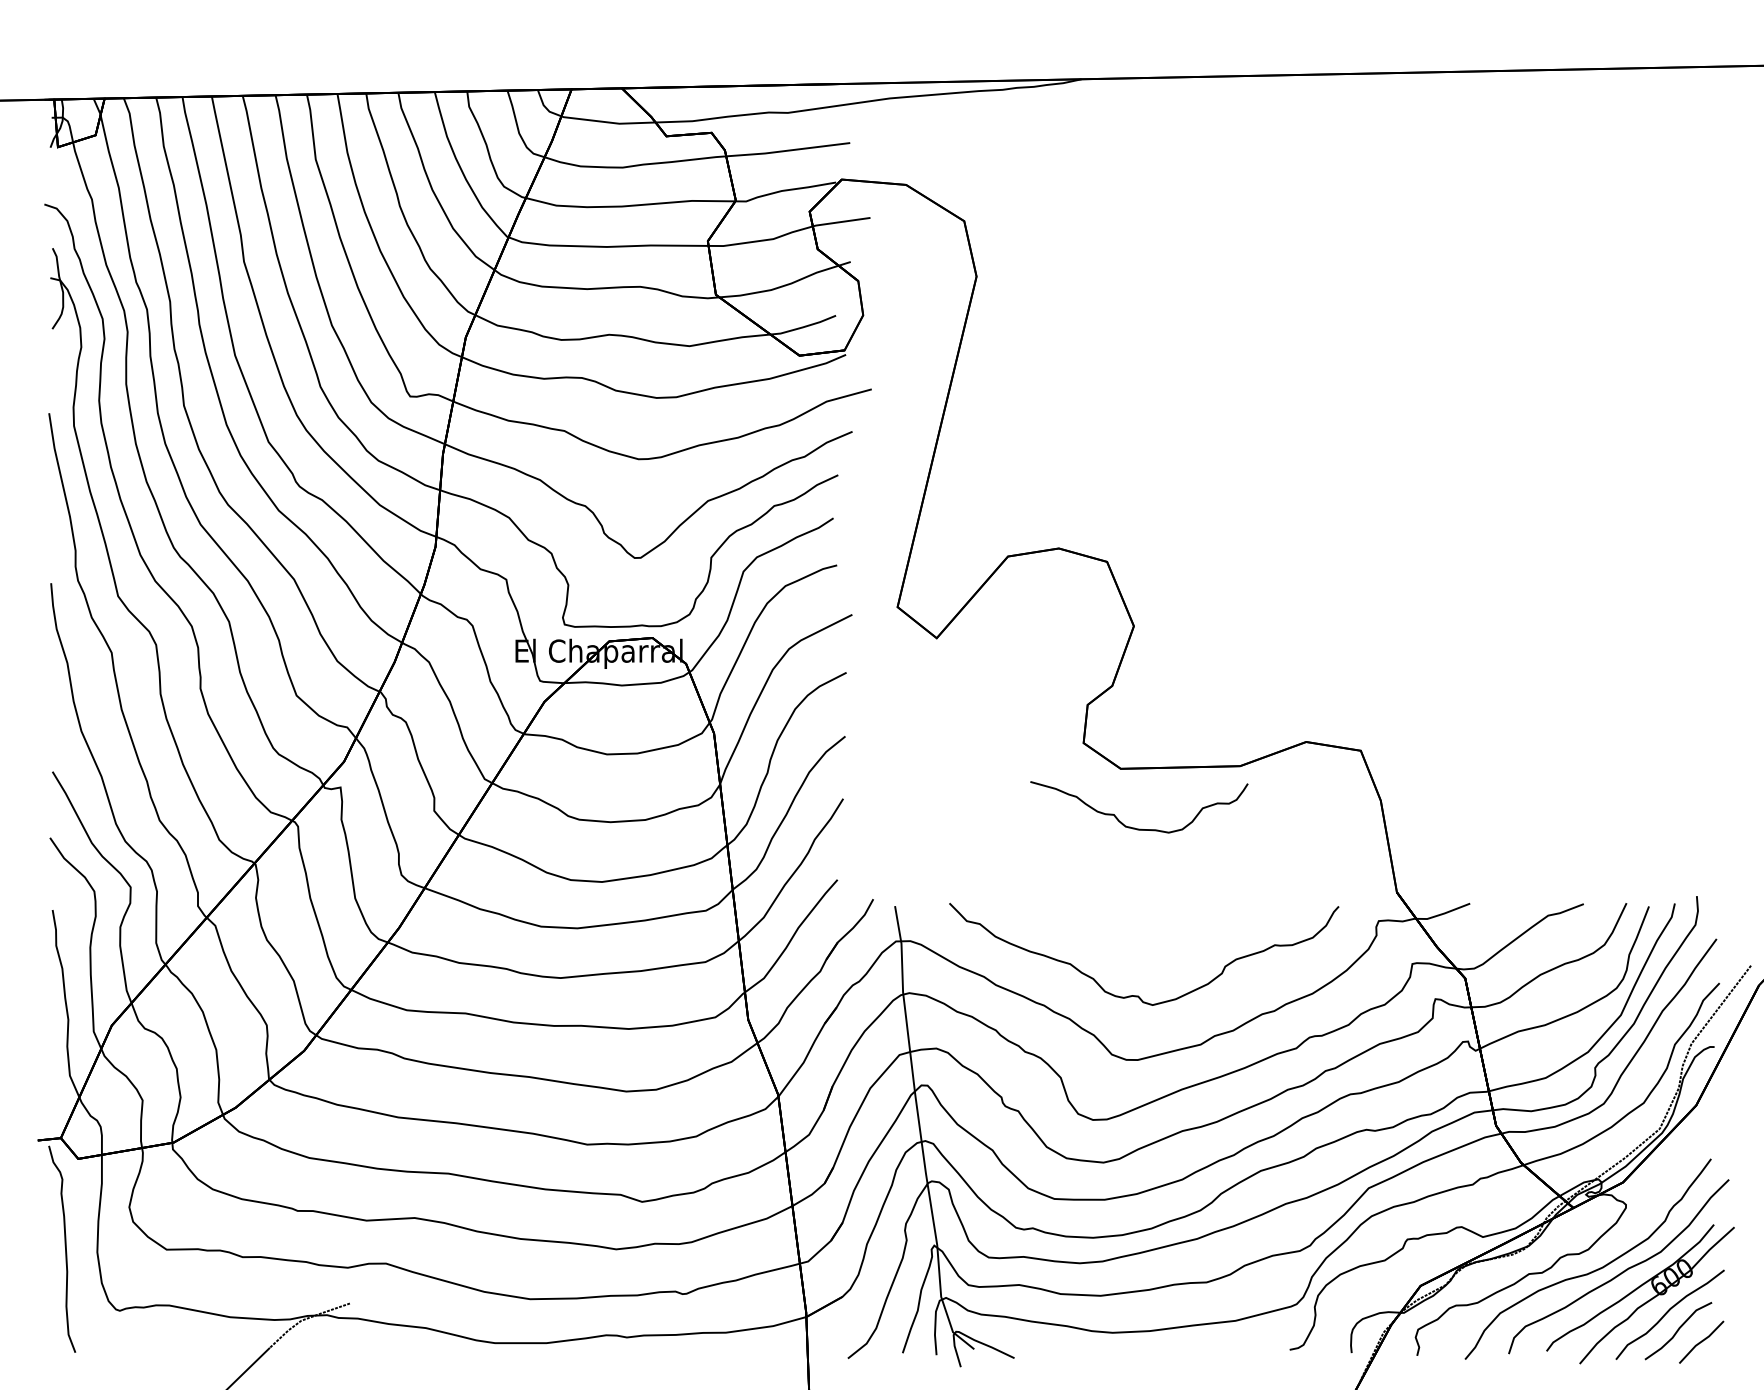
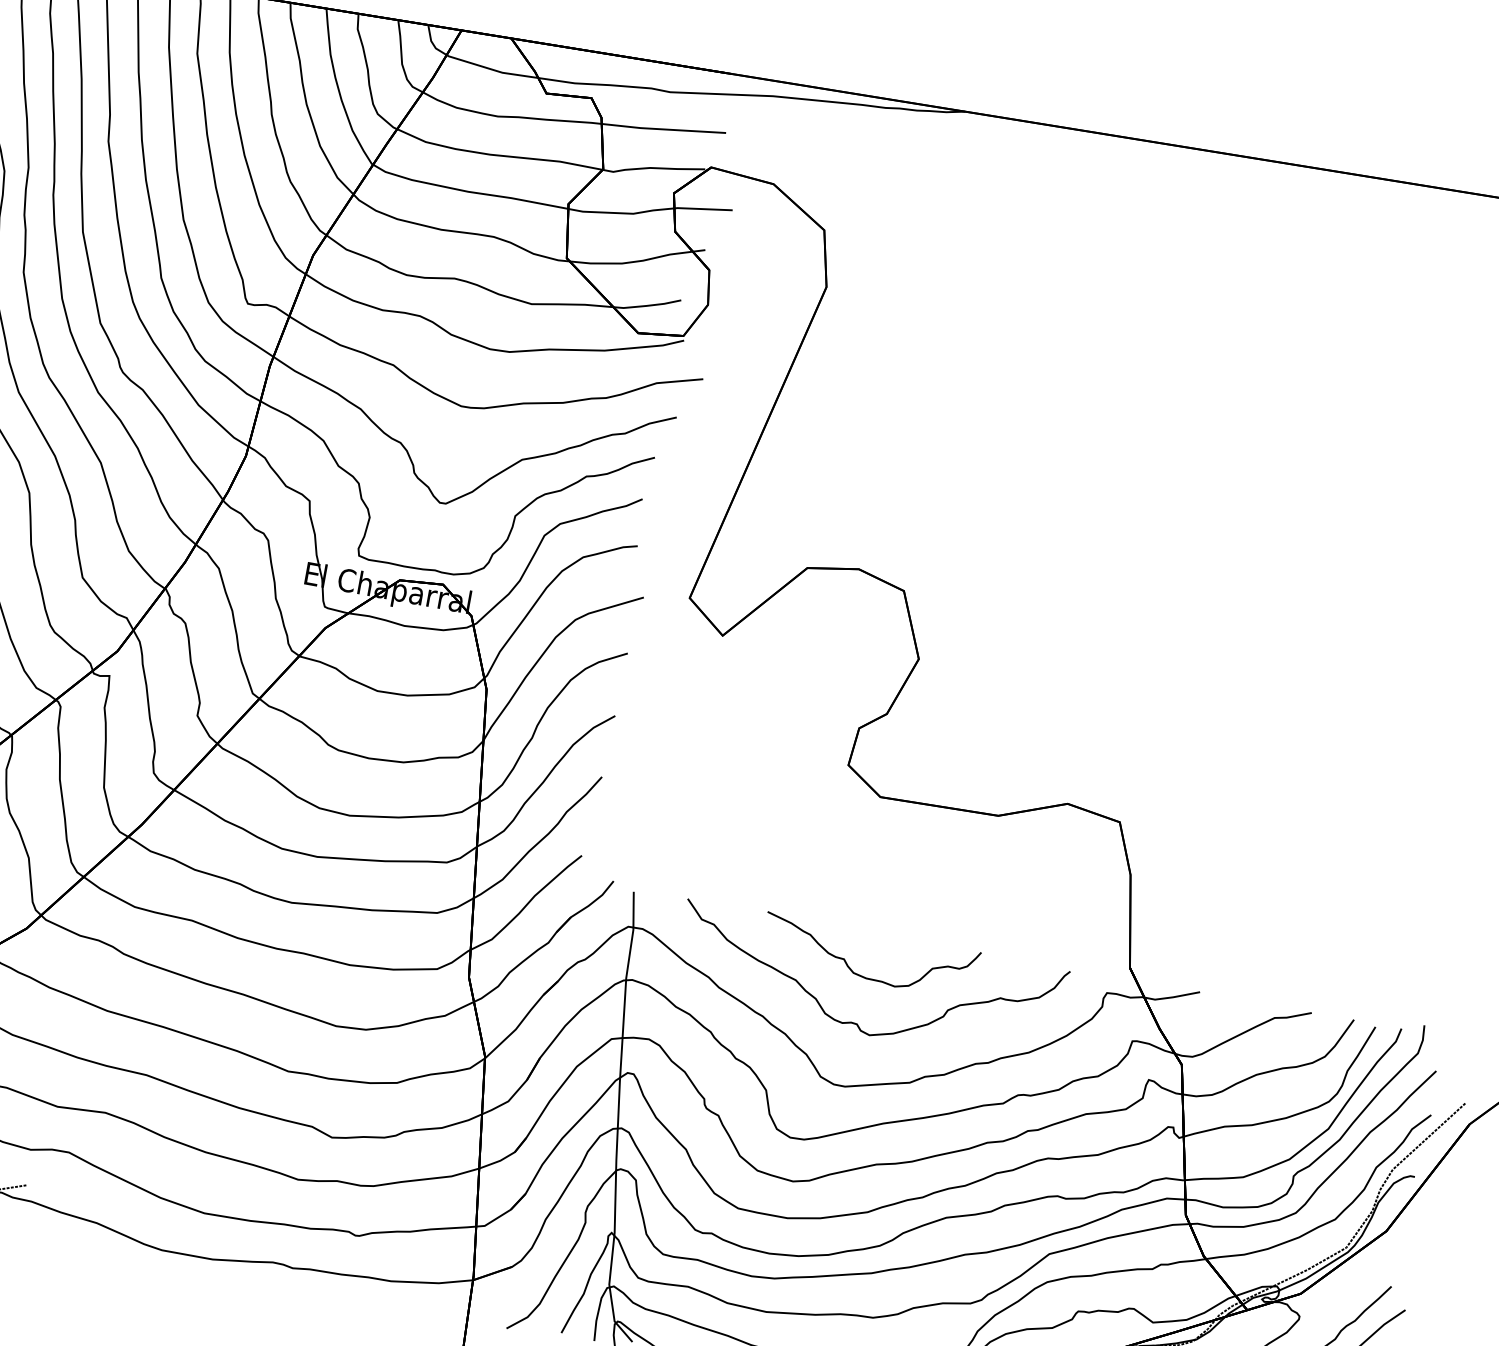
part: (1134, 827) -> (861, 975), moved

